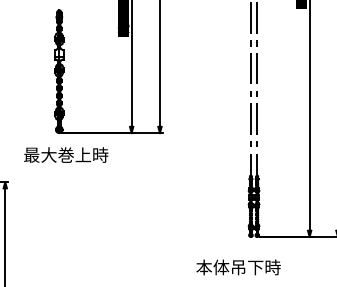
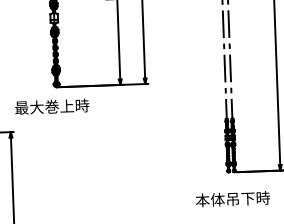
text: (66, 154) -> (52, 106), moved
text: (238, 267) -> (232, 199), moved

